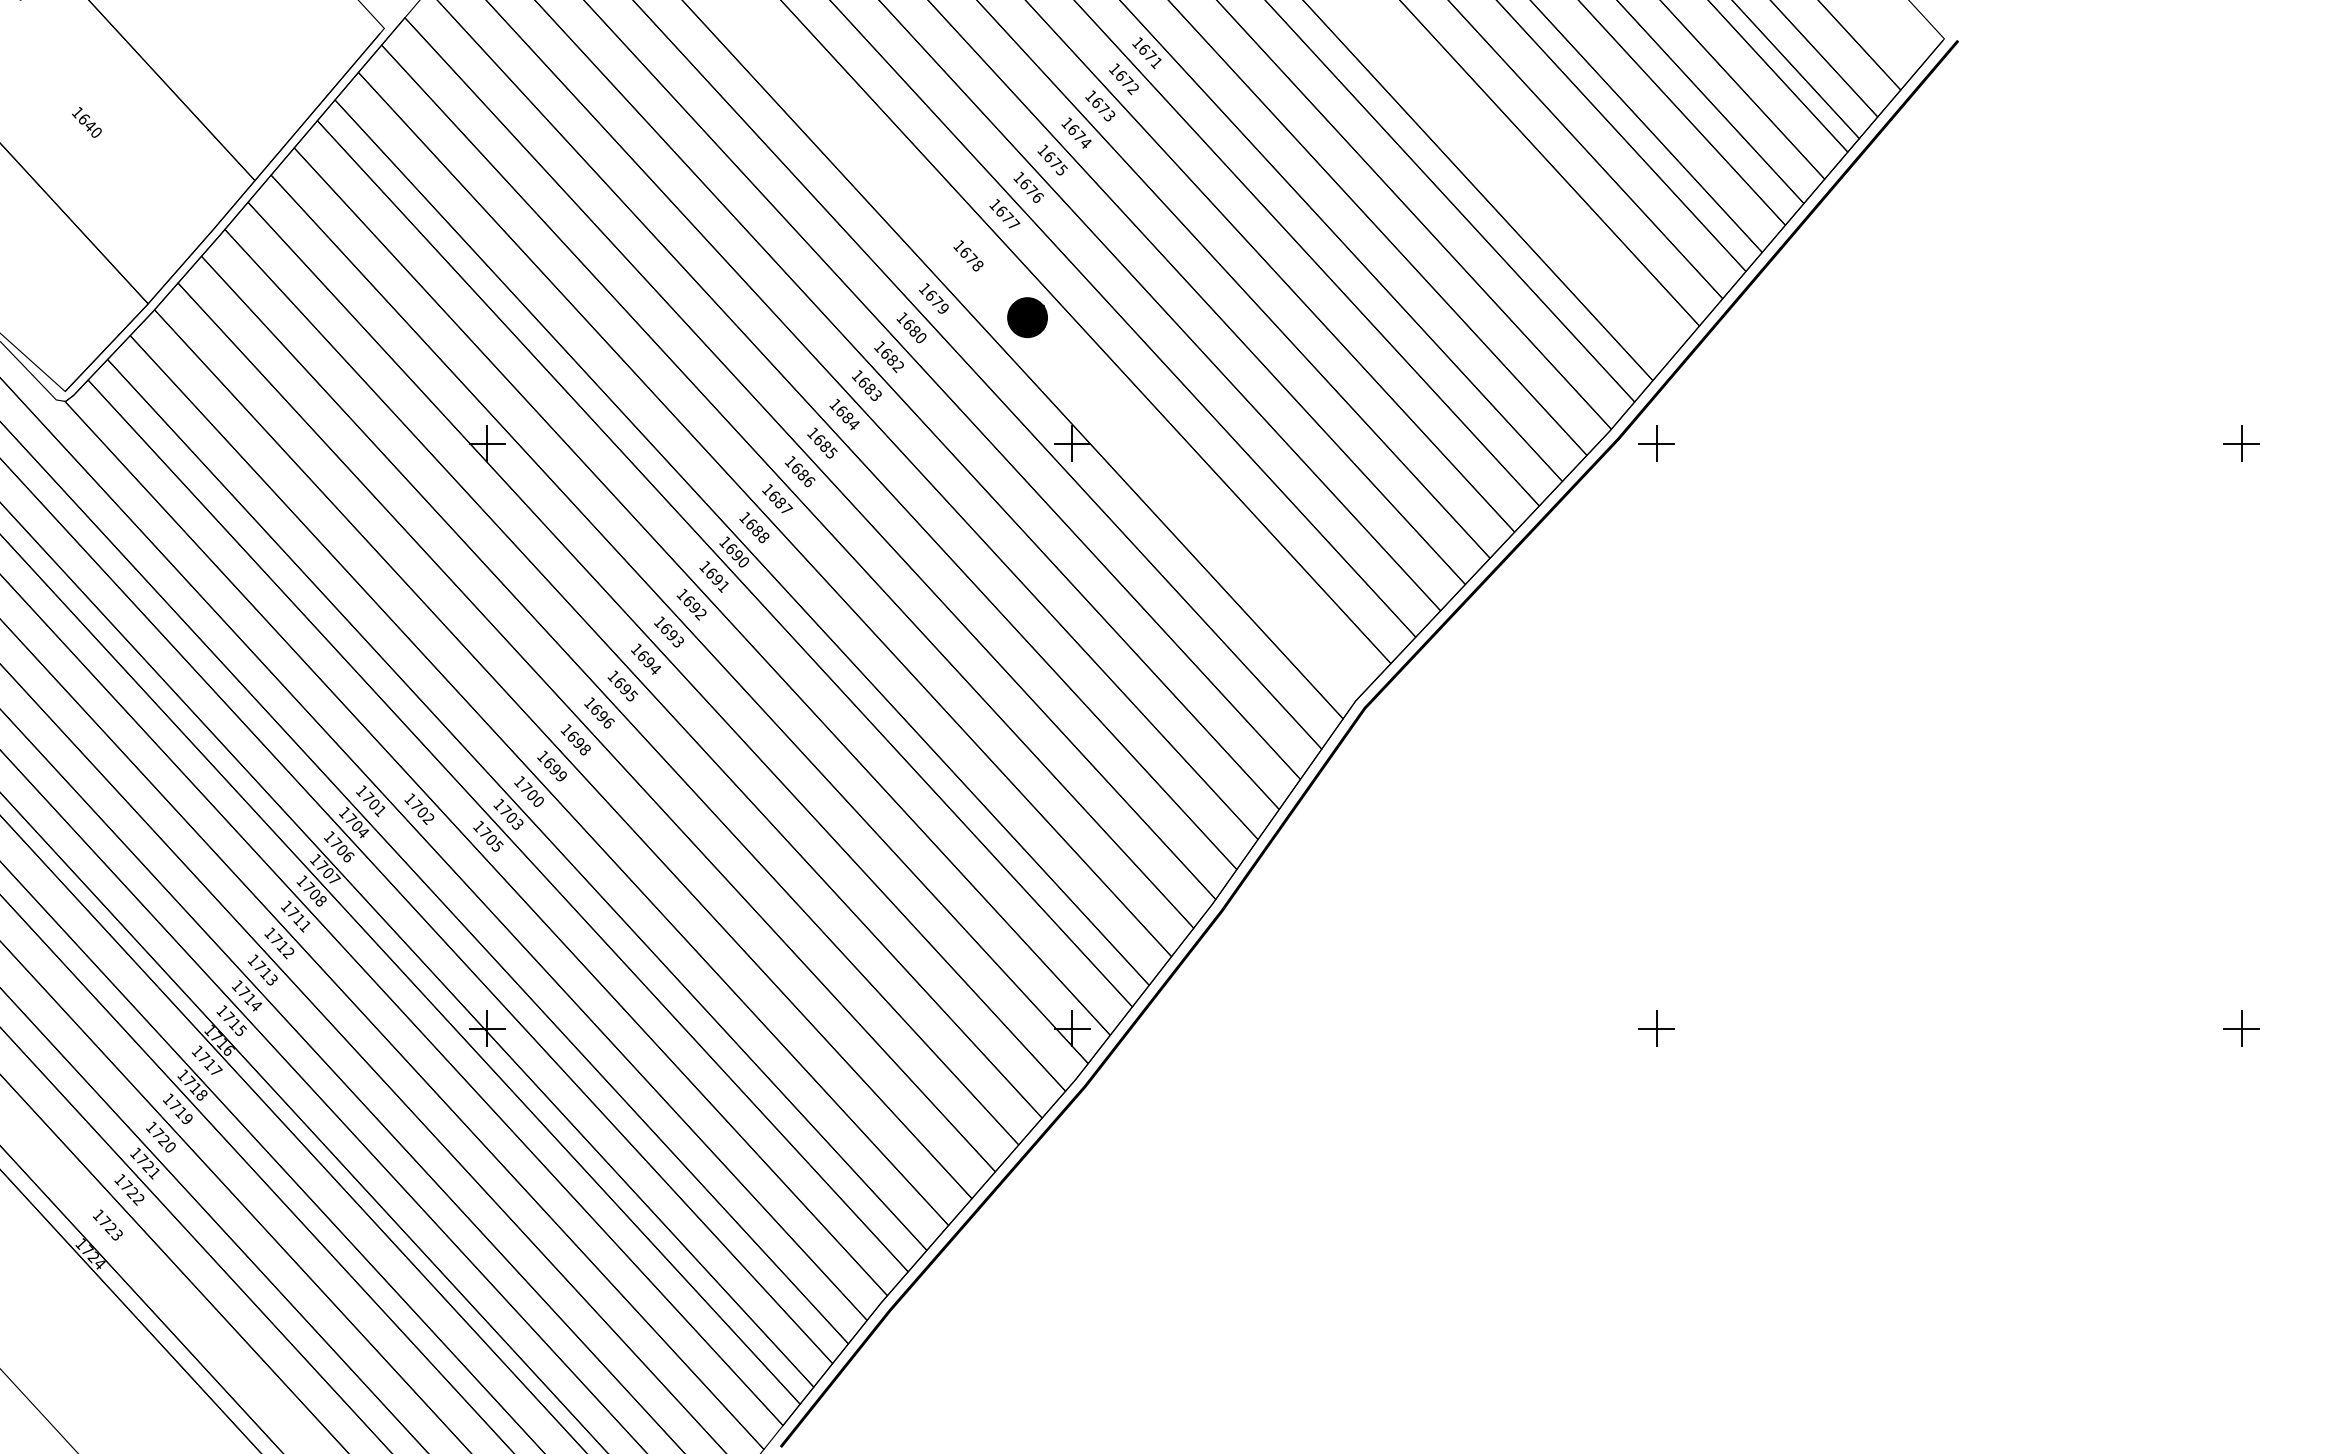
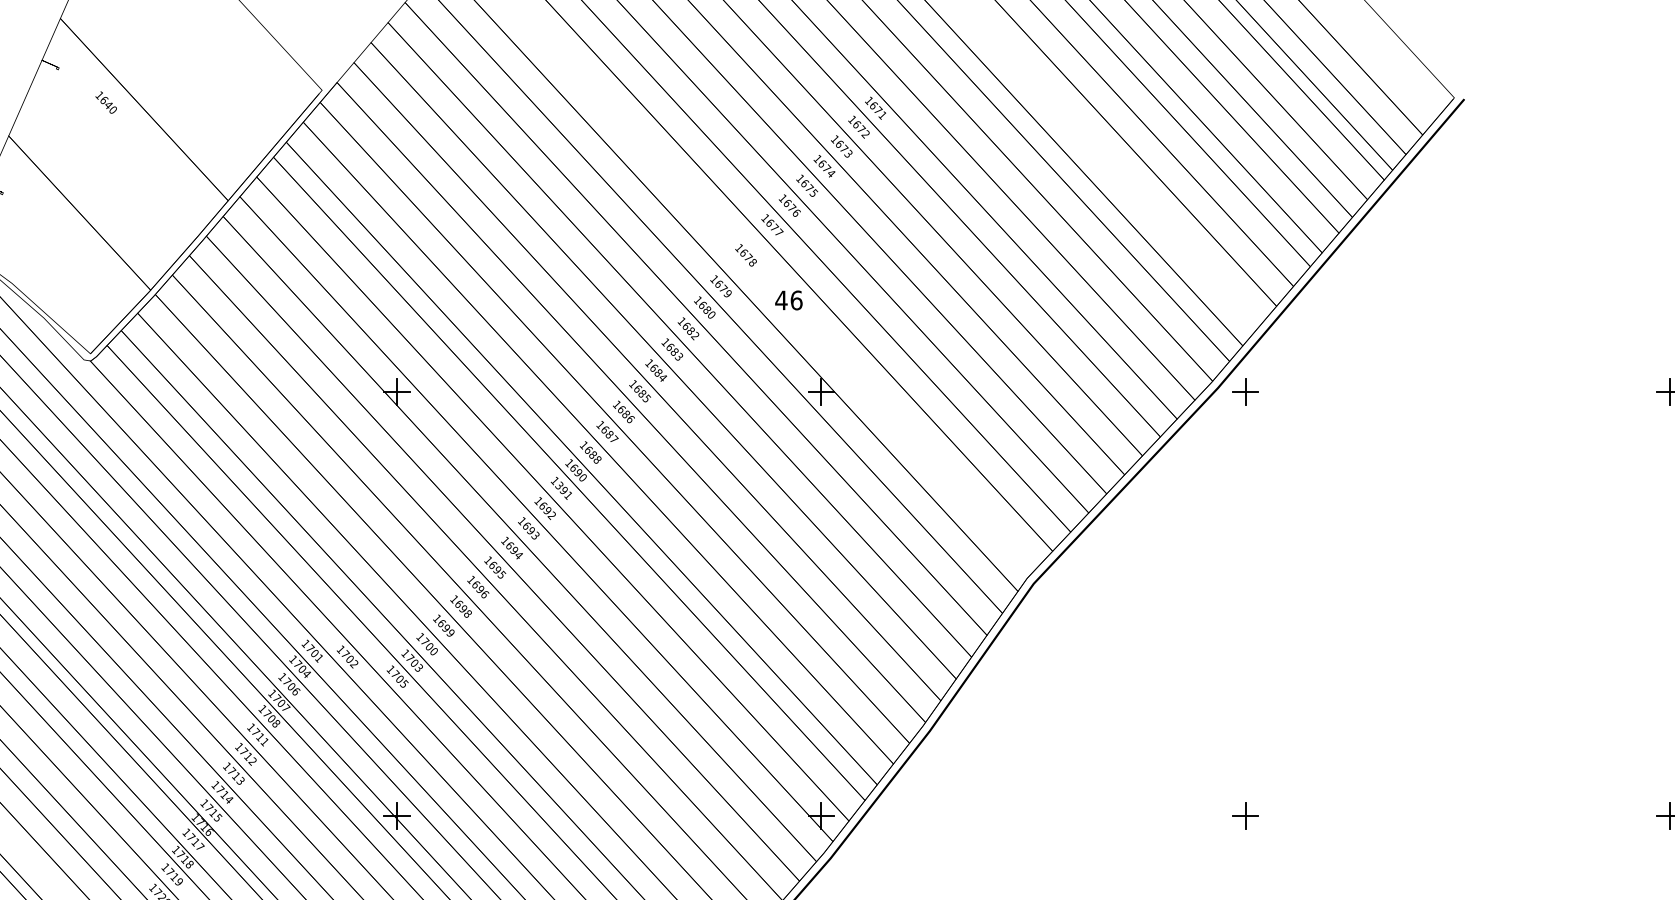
text: (86, 122) -> (105, 102), moved
fill: (1027, 317) -> (788, 300), removed
text: (711, 572) -> (559, 485), 1691 -> 1391

